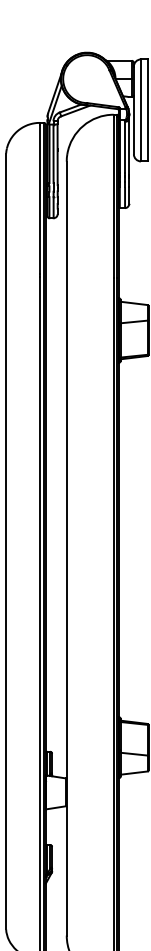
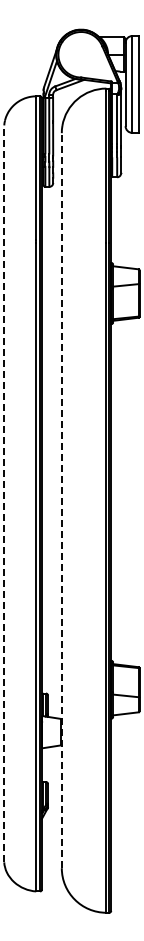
line: (6, 541) -> (4, 493), solid -> dashed
line: (66, 548) -> (61, 500), solid -> dashed

